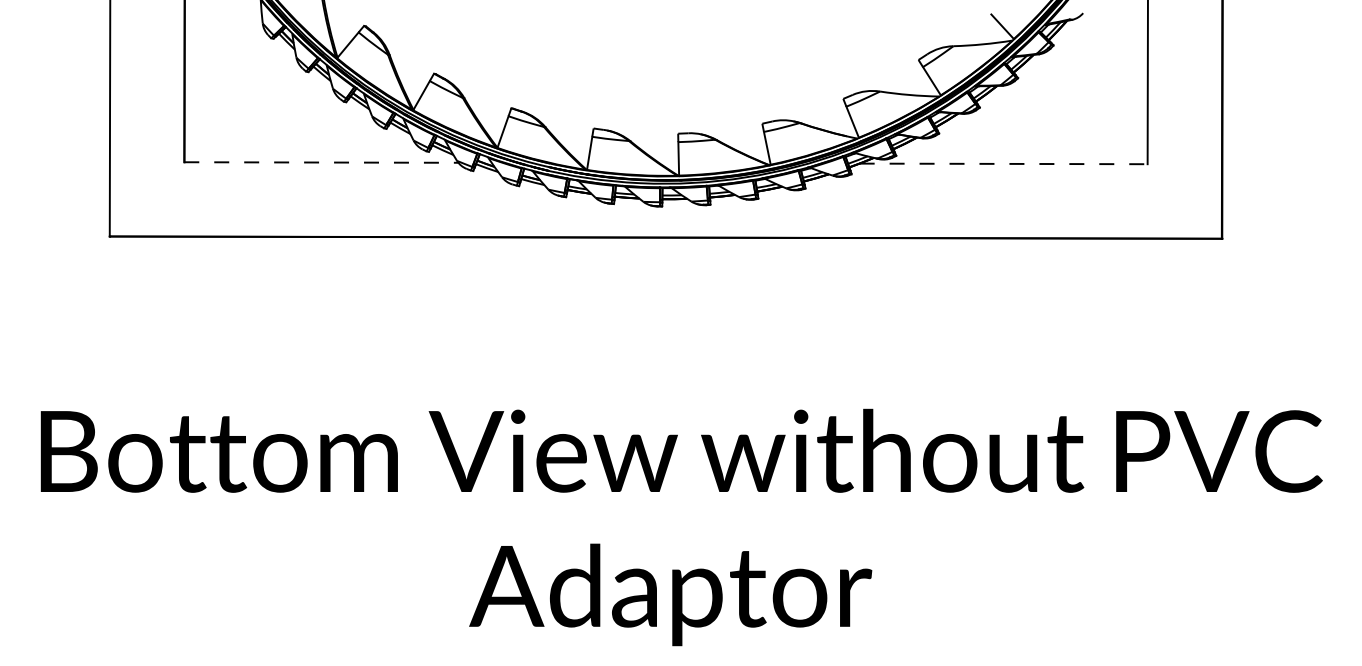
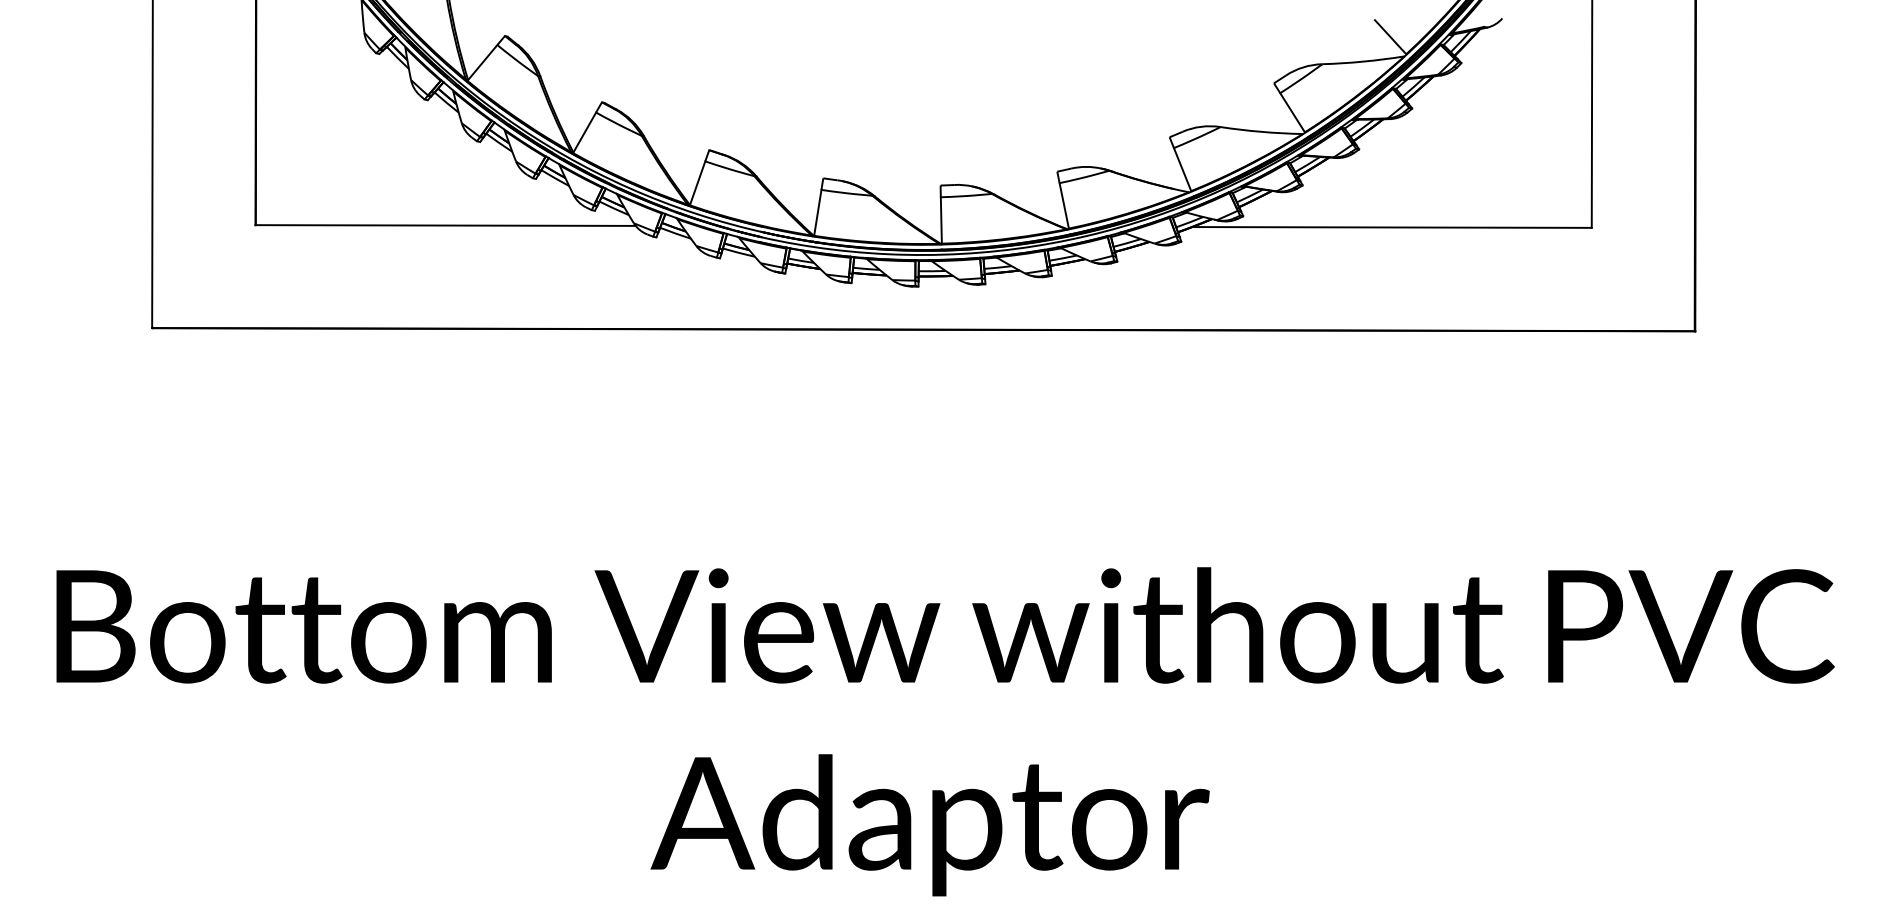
line: (321, 162) -> (445, 225), dashed -> solid
line: (1003, 163) -> (1391, 226), dashed -> solid

